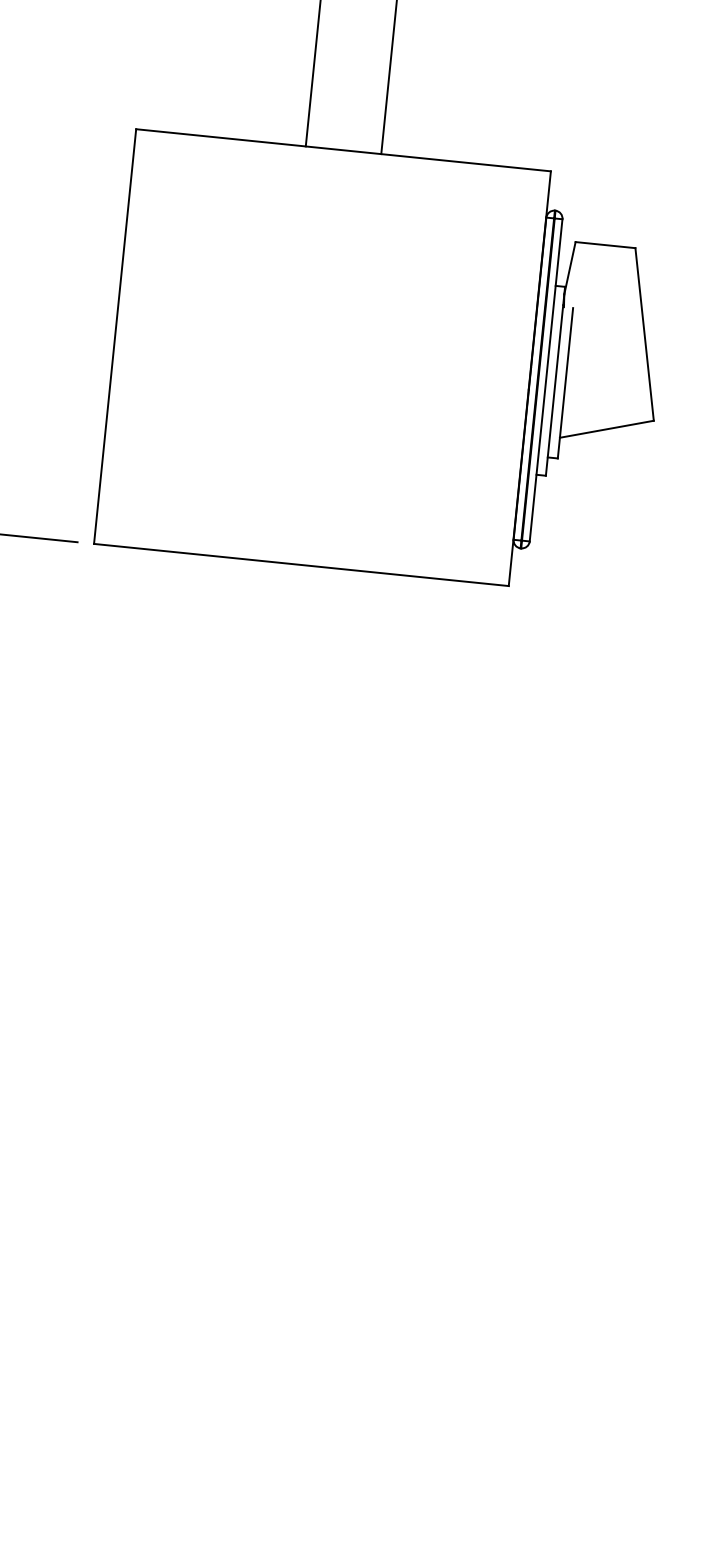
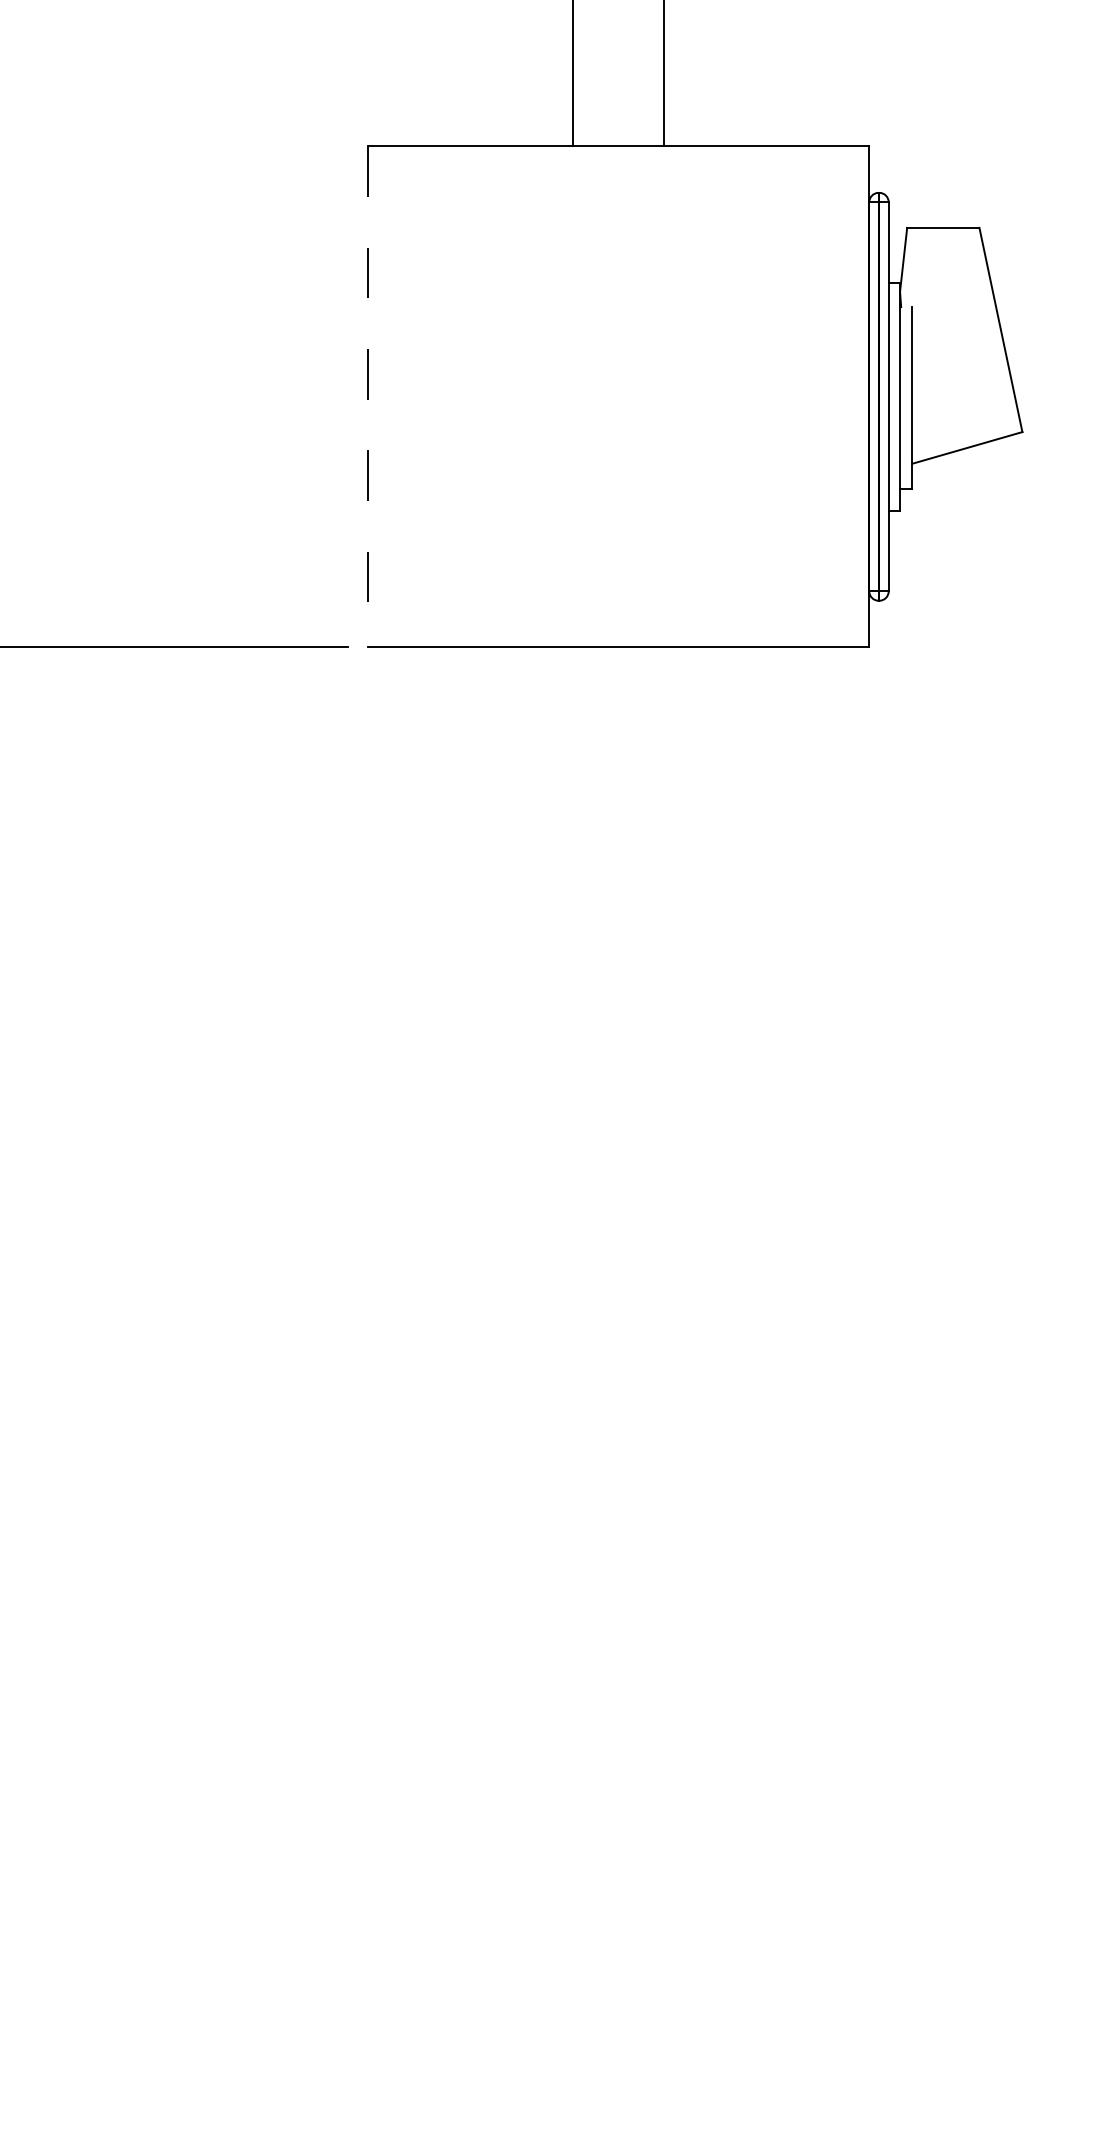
line: (115, 336) -> (368, 396), solid -> dashed

